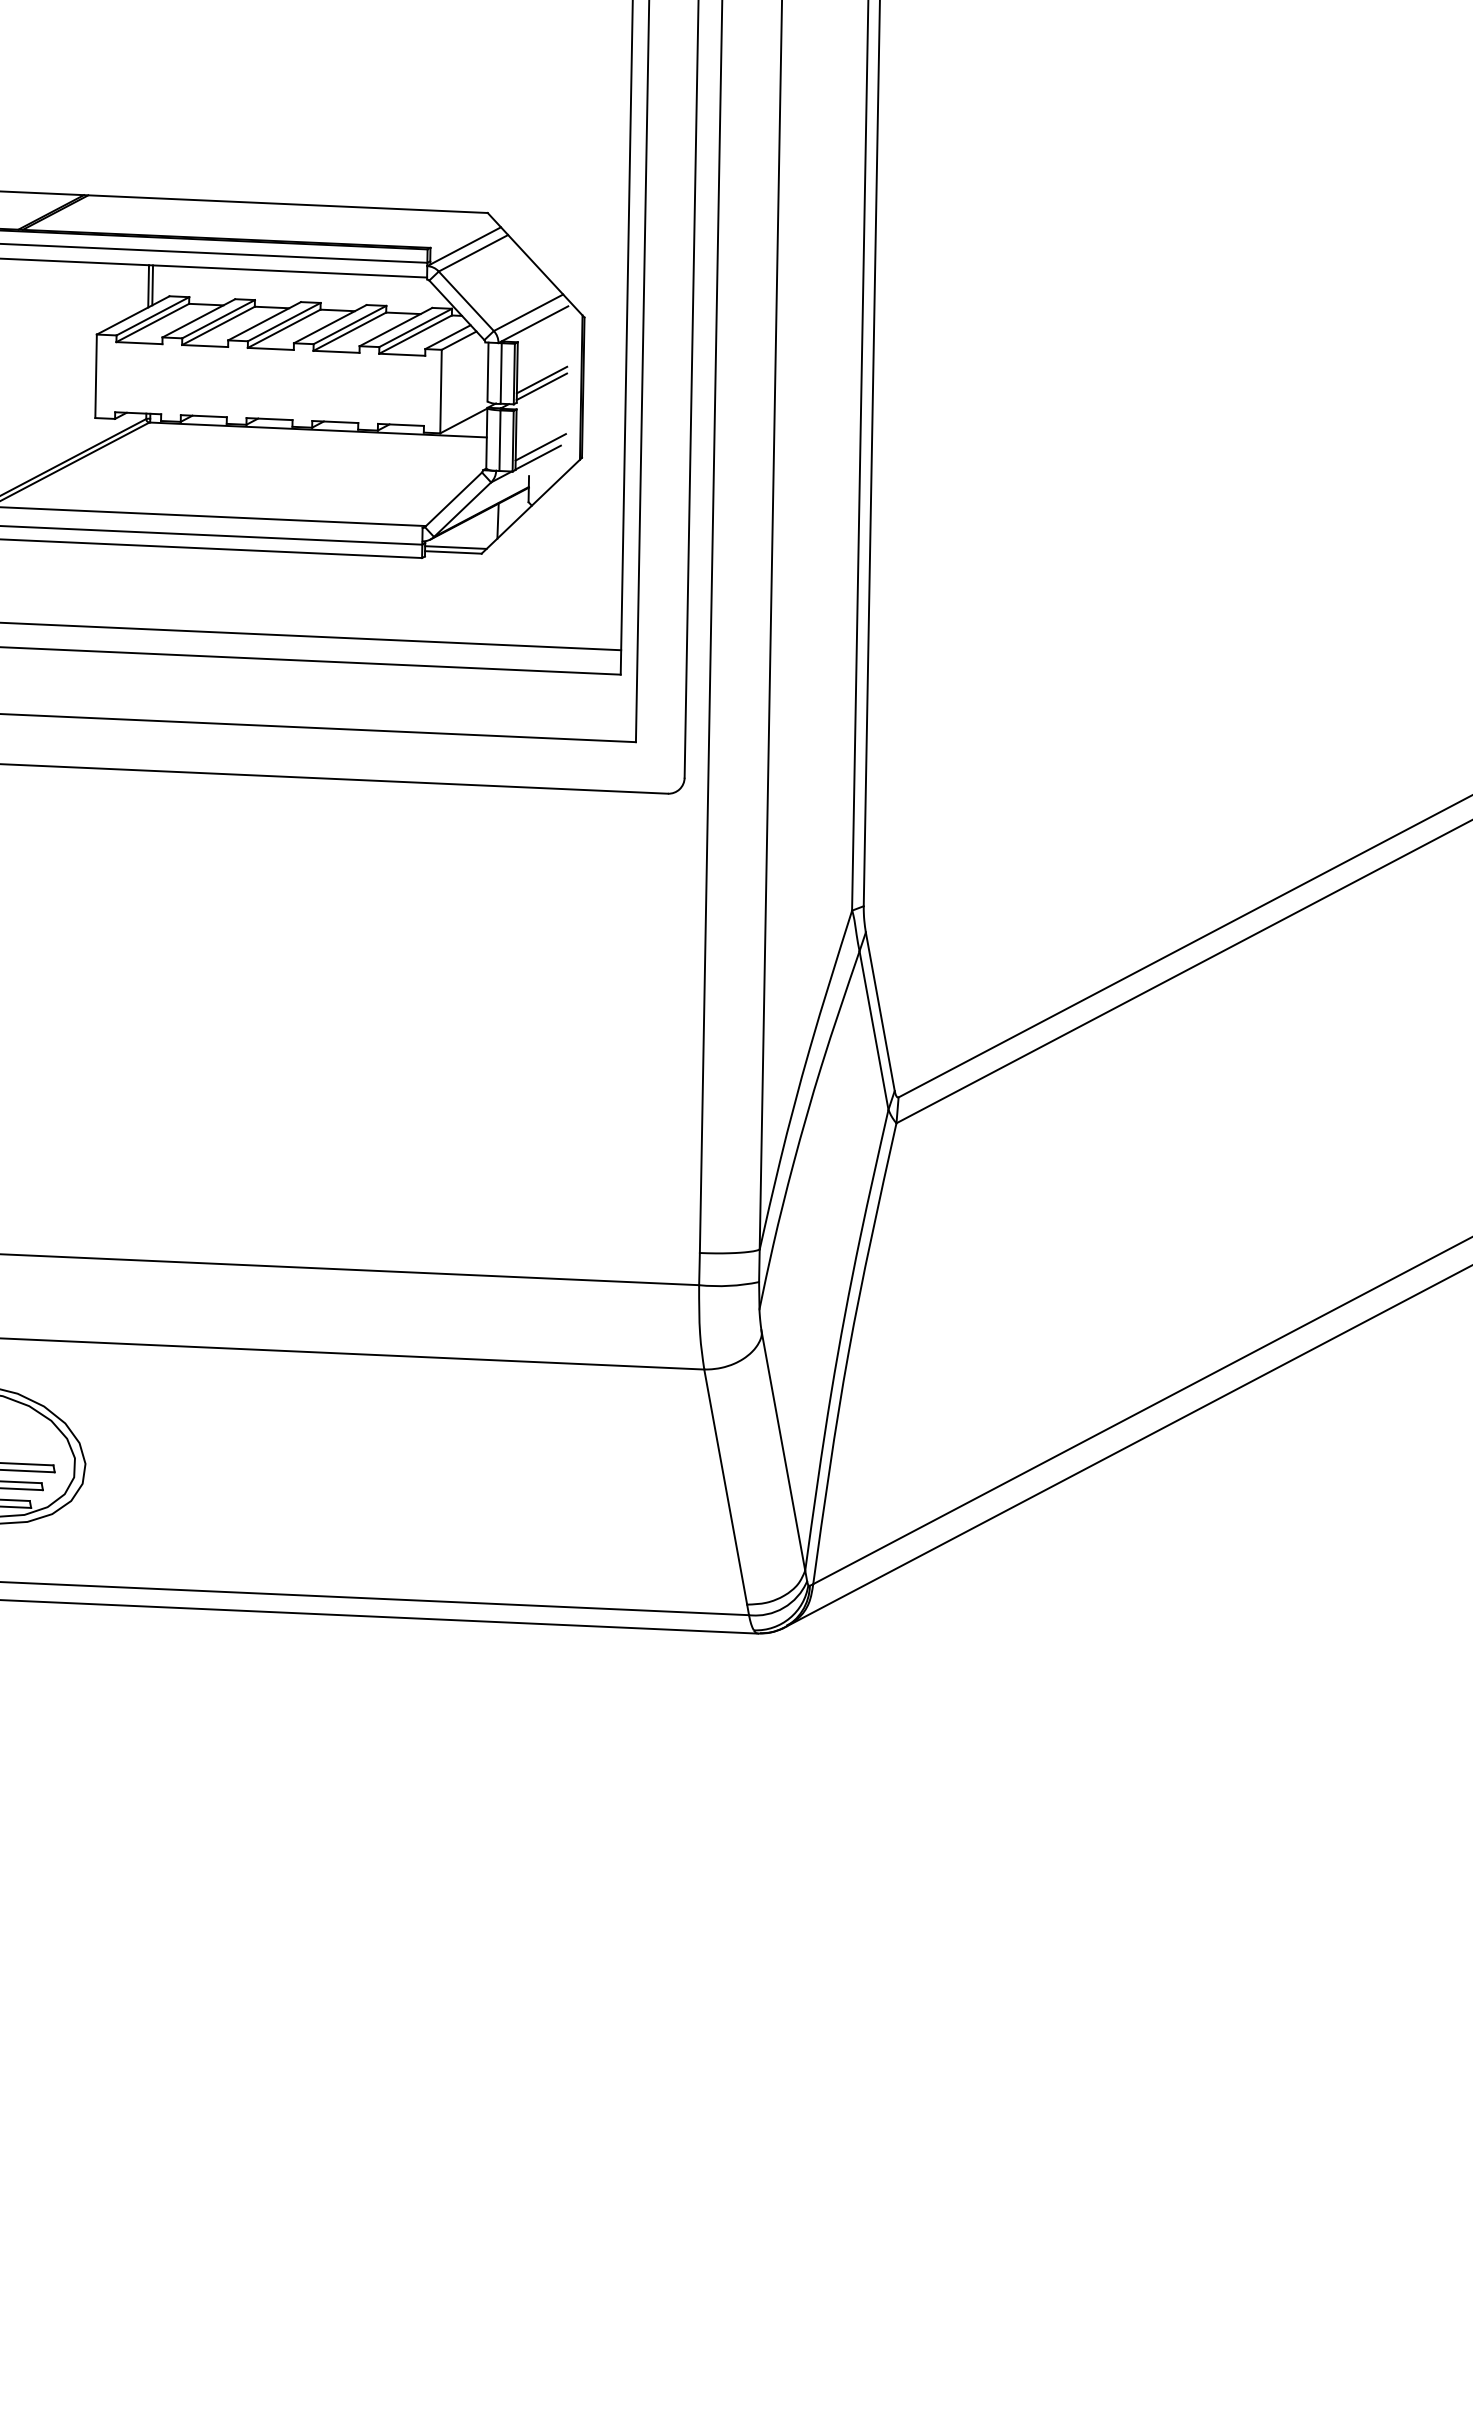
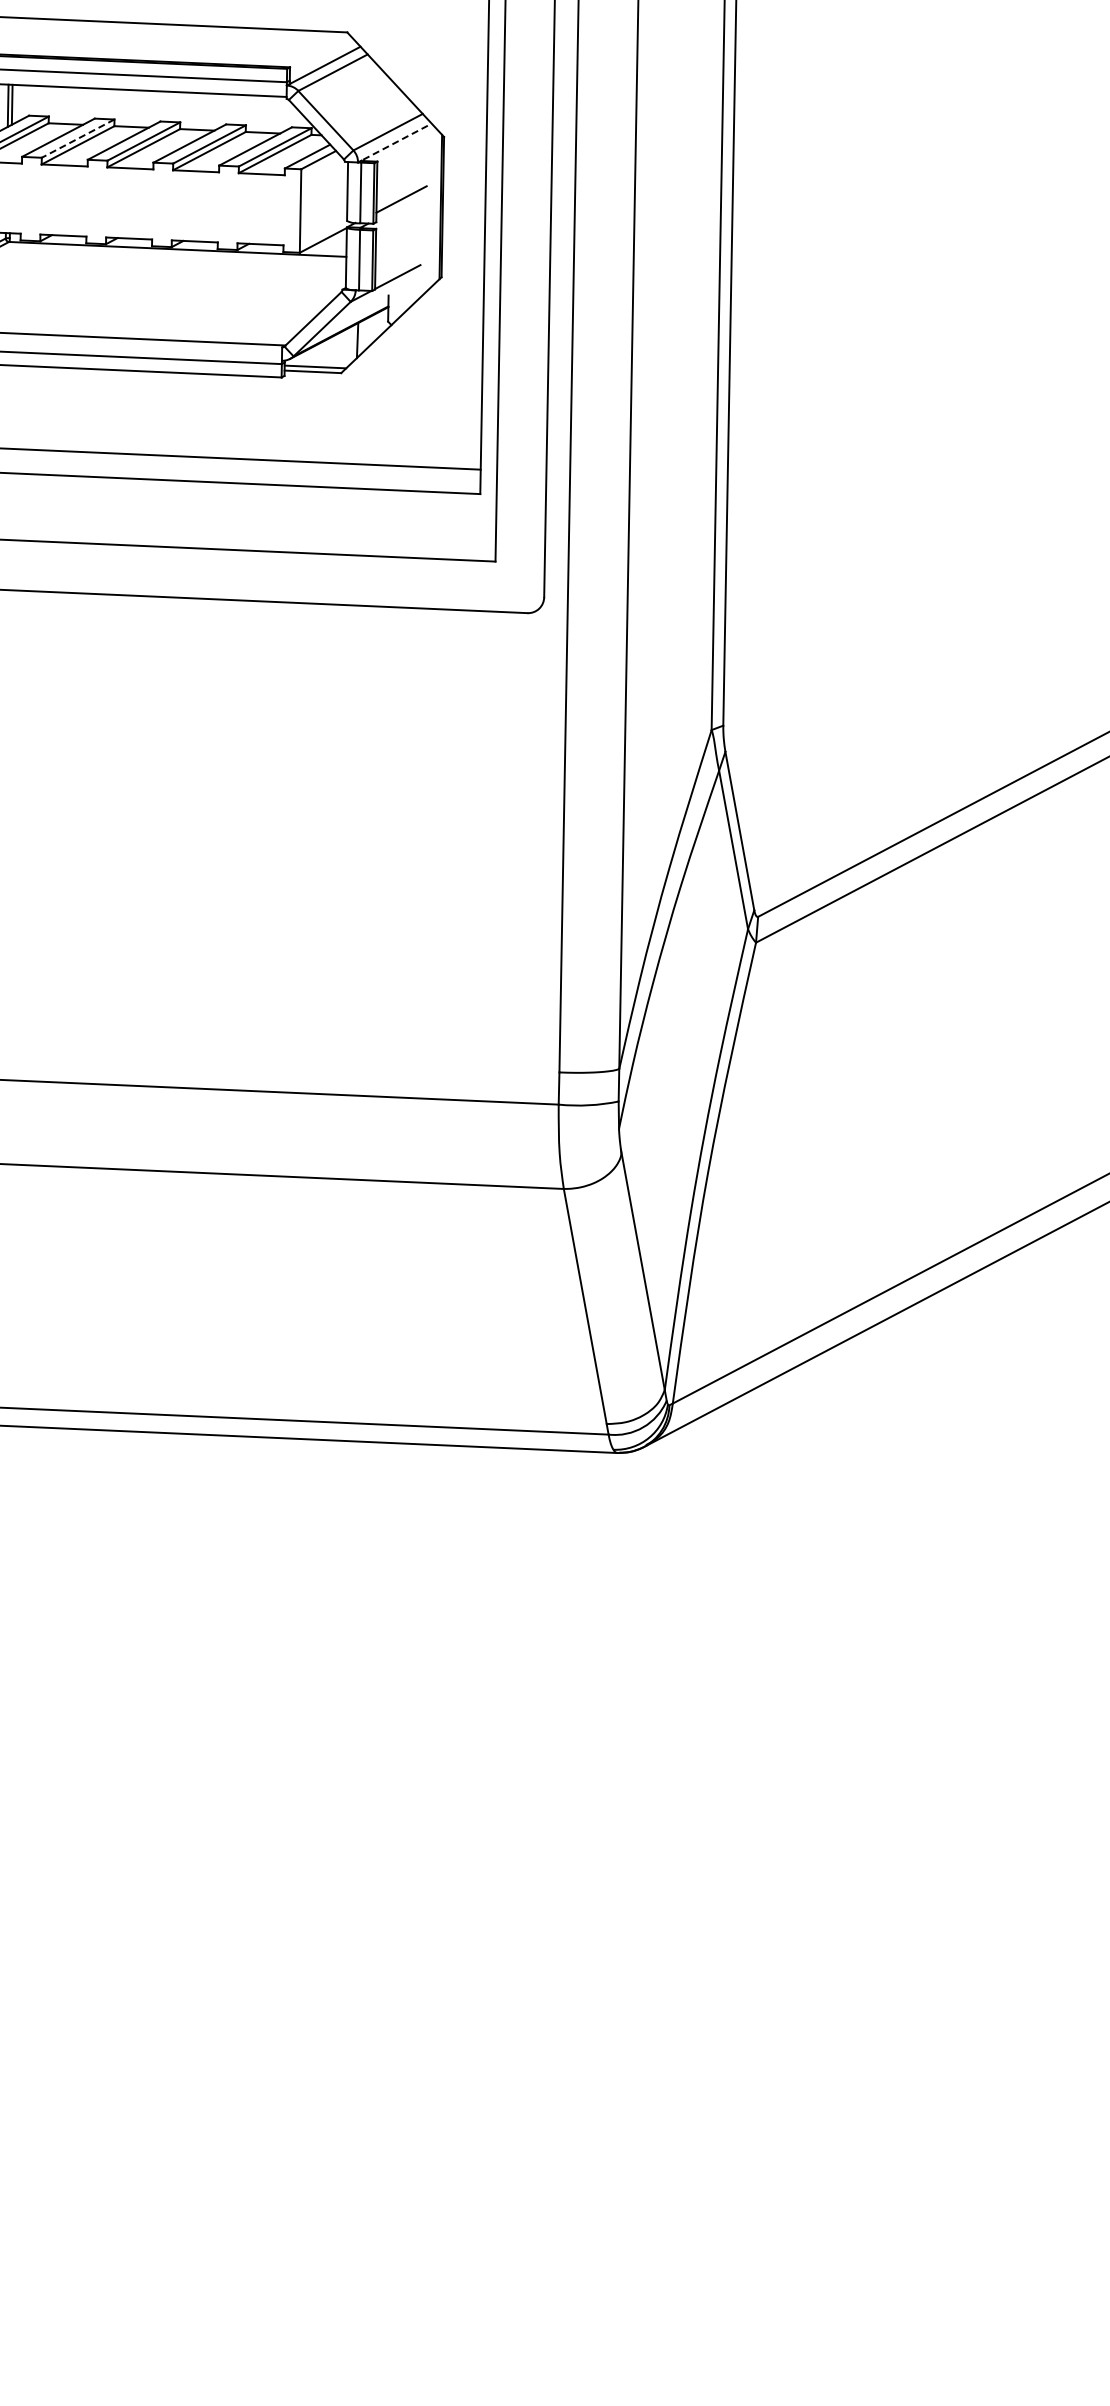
line: (218, 319) -> (78, 138), solid -> dashed
line: (534, 323) -> (394, 142), solid -> dashed
line: (541, 386) -> (401, 205), removed
line: (540, 447) -> (400, 266), removed

